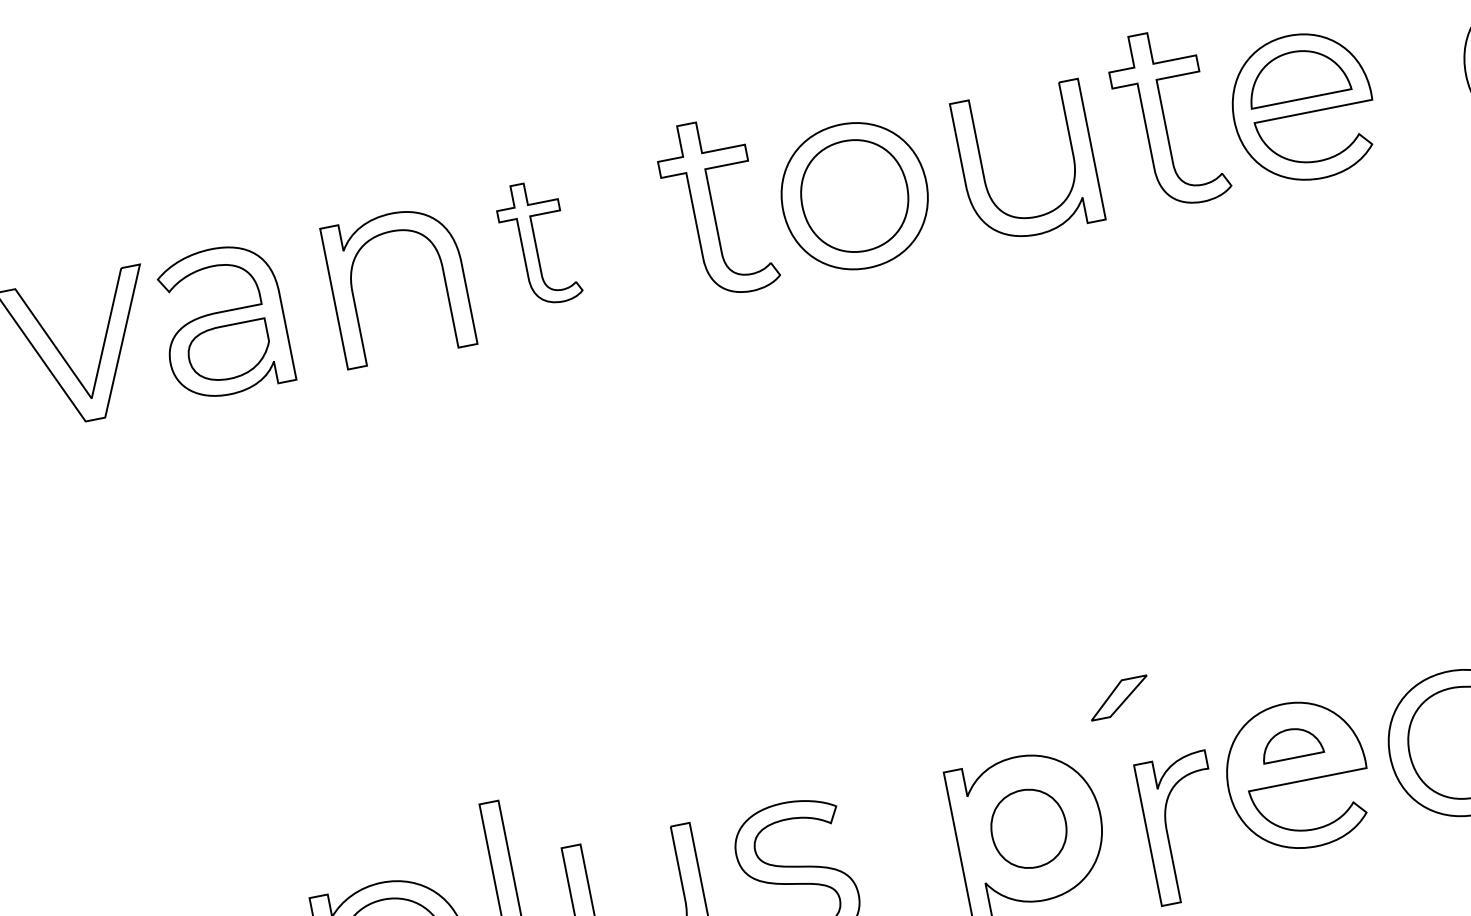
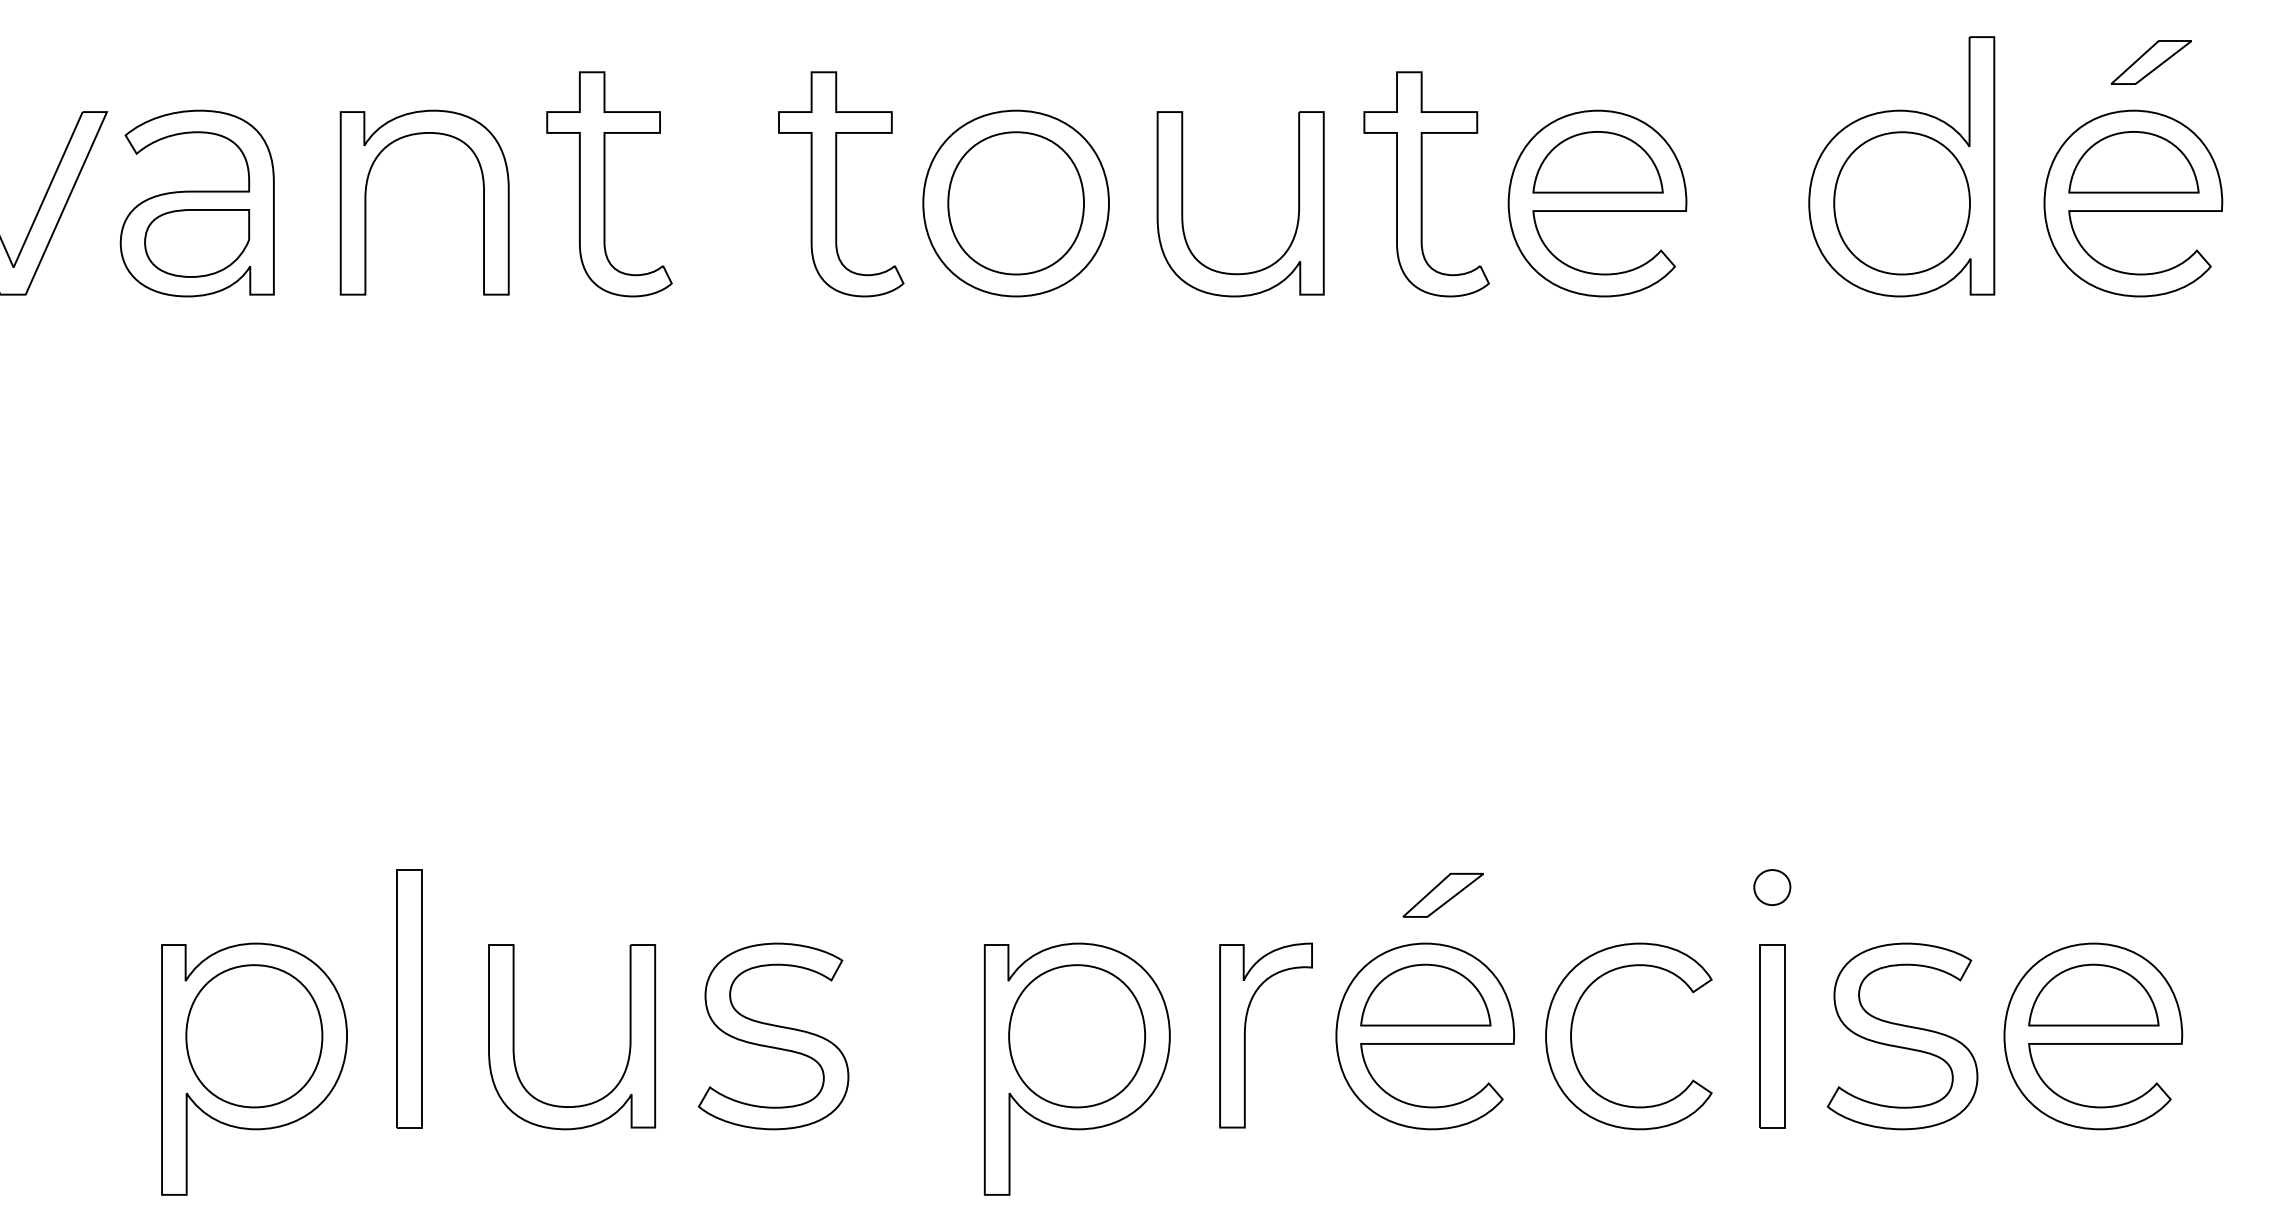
part: (538, 243) -> (609, 184), size x1.43
part: (1118, 698) -> (1442, 895), moved
part: (1291, 743) -> (1425, 994), size x1.67
part: (1029, 828) -> (1077, 1036), size x1.43
part: (1167, 831) -> (1245, 1035), moved

